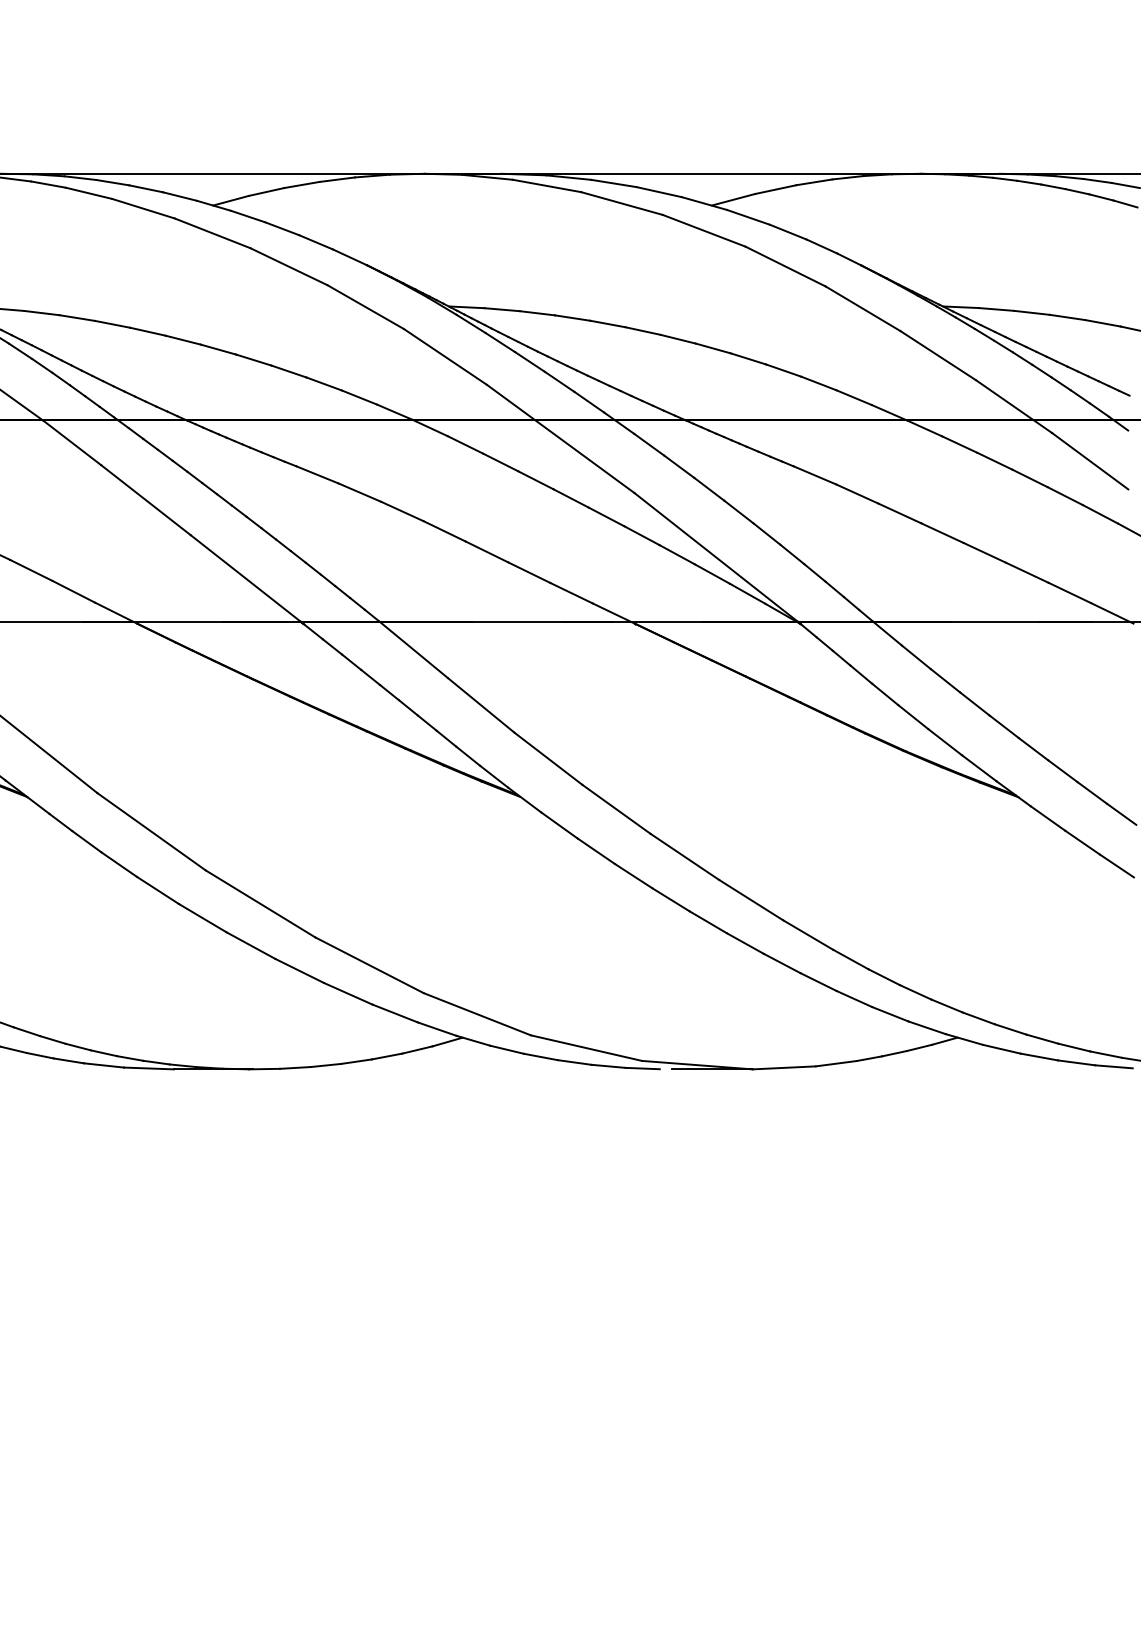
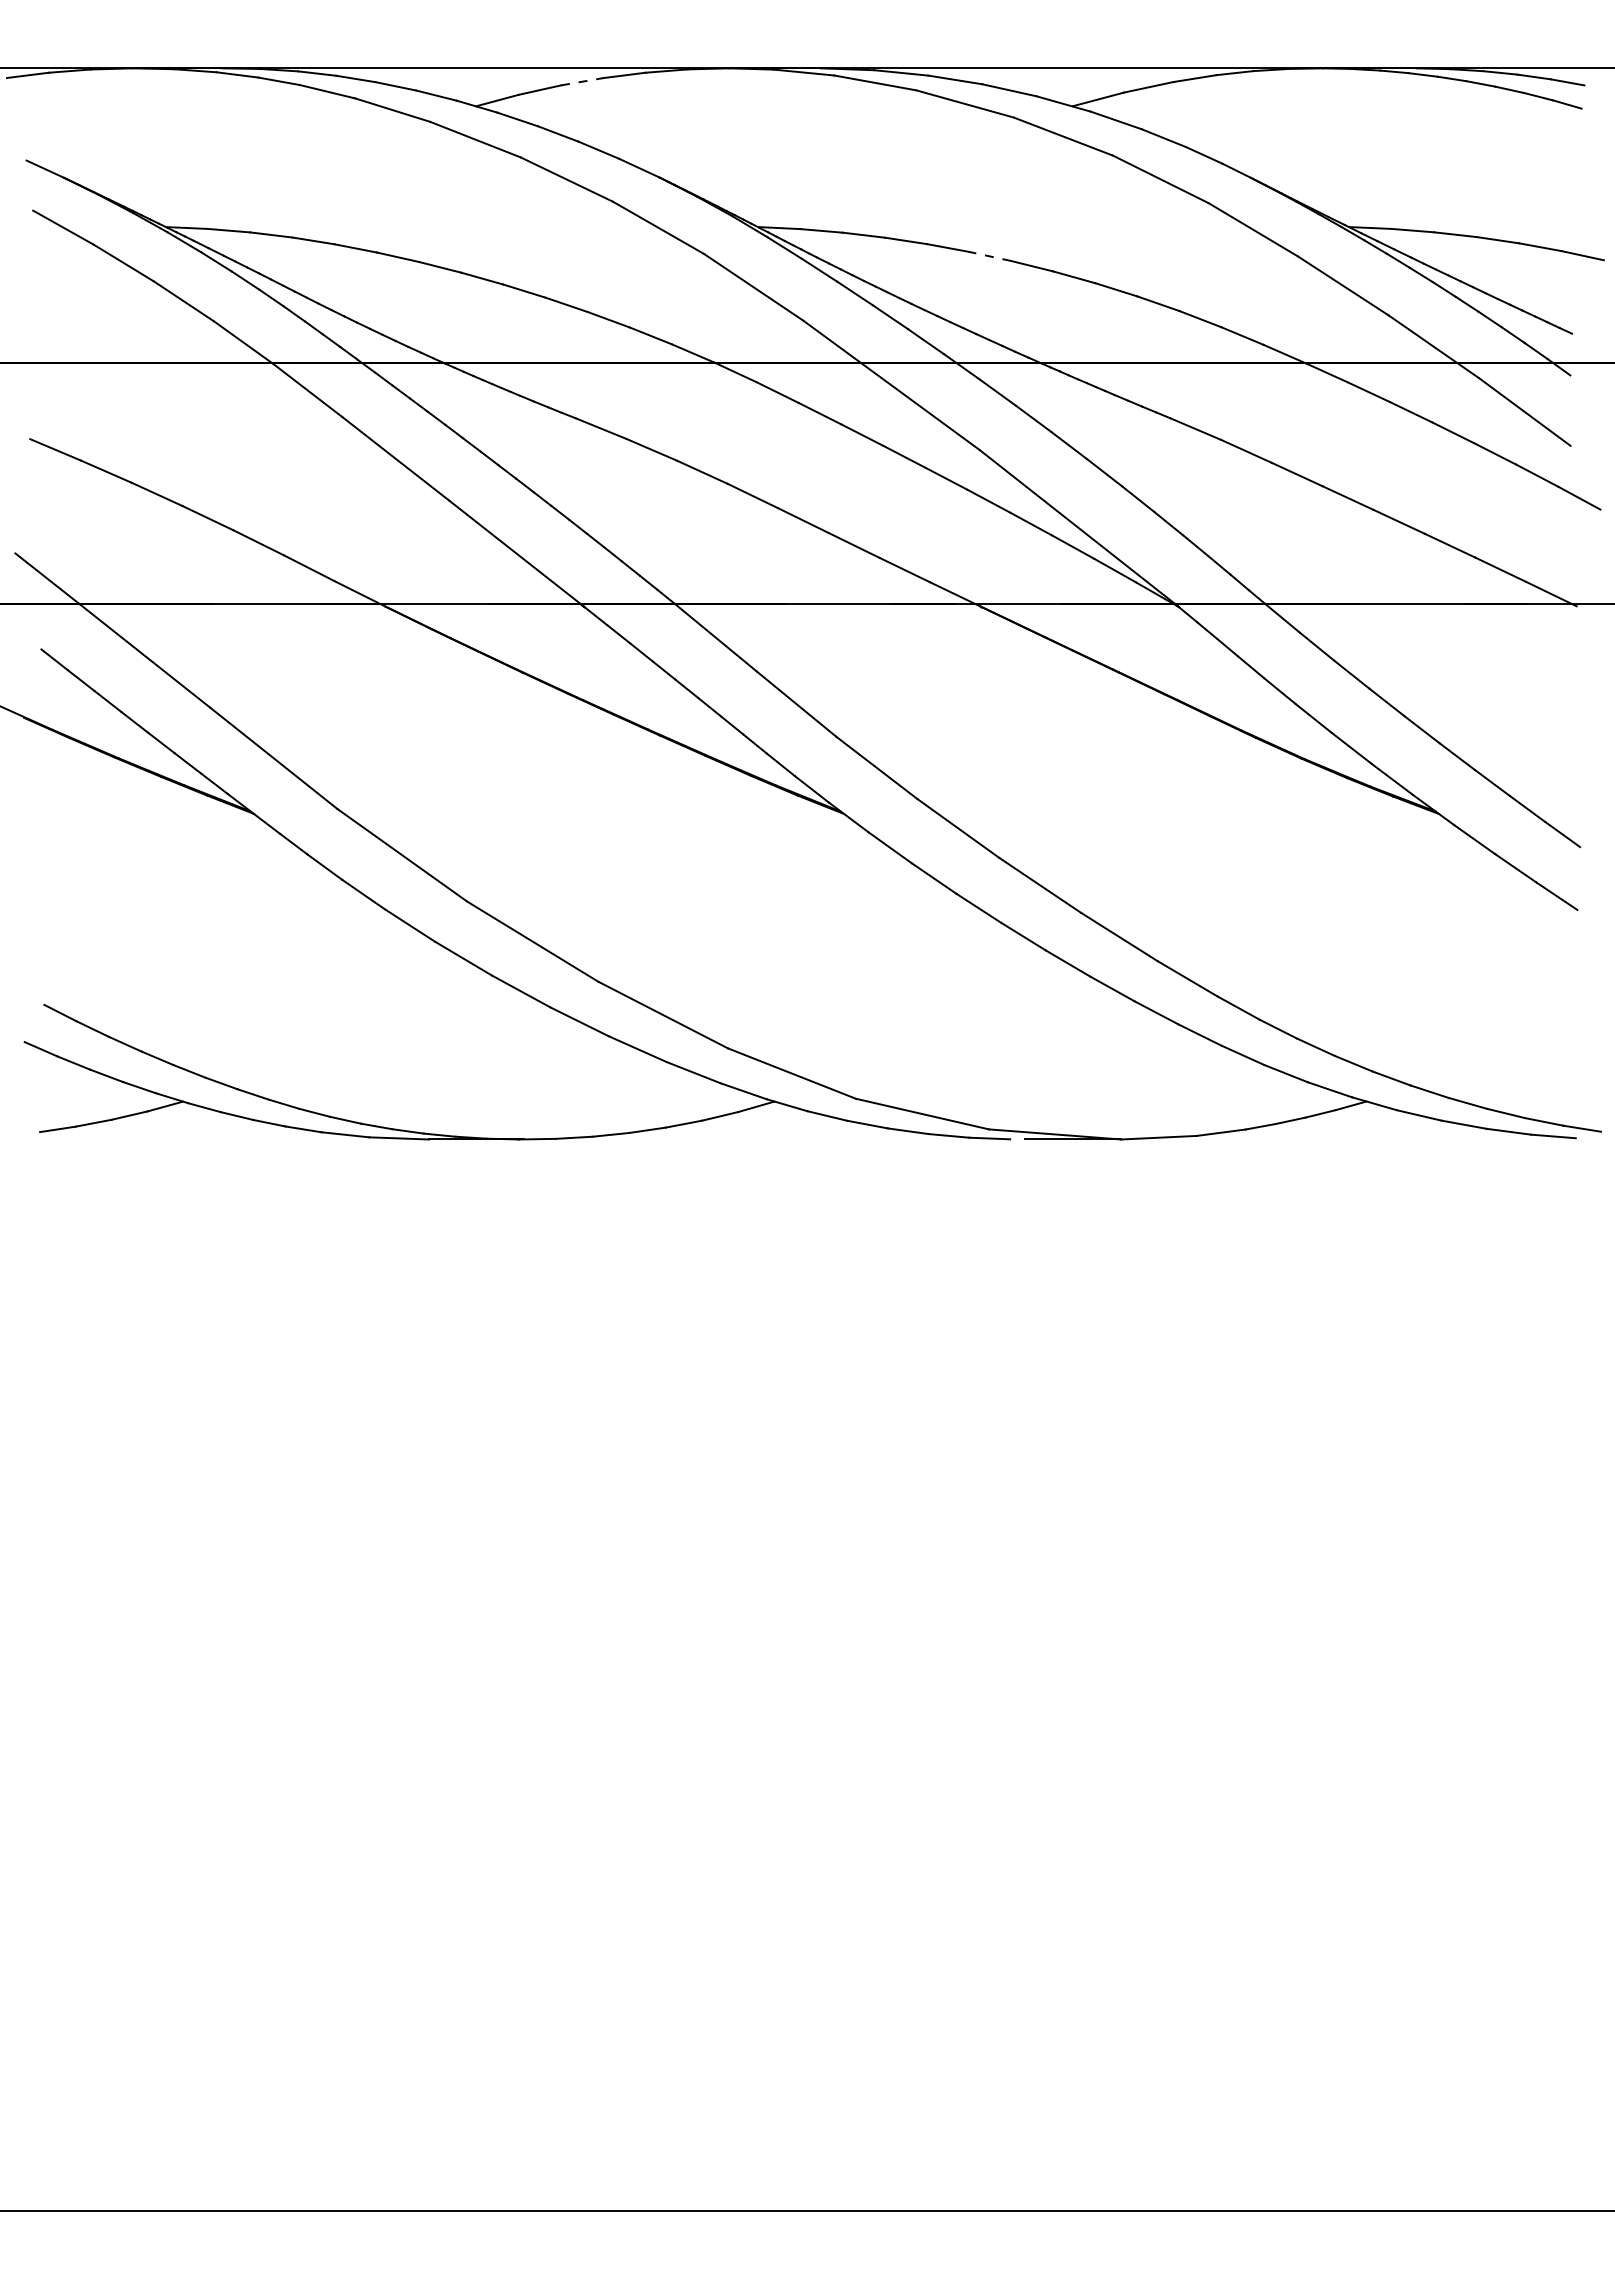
line: (302, 184) -> (582, 81), solid -> dashed
line: (643, 331) -> (990, 256), solid -> dashed

